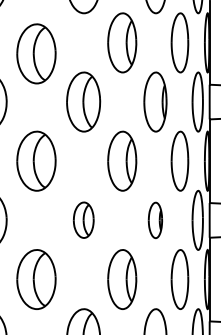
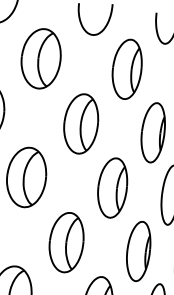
part: (36, 53) -> (41, 58), moved
part: (83, 219) -> (66, 241), size x1.67
part: (155, 220) -> (138, 251), size x1.67

